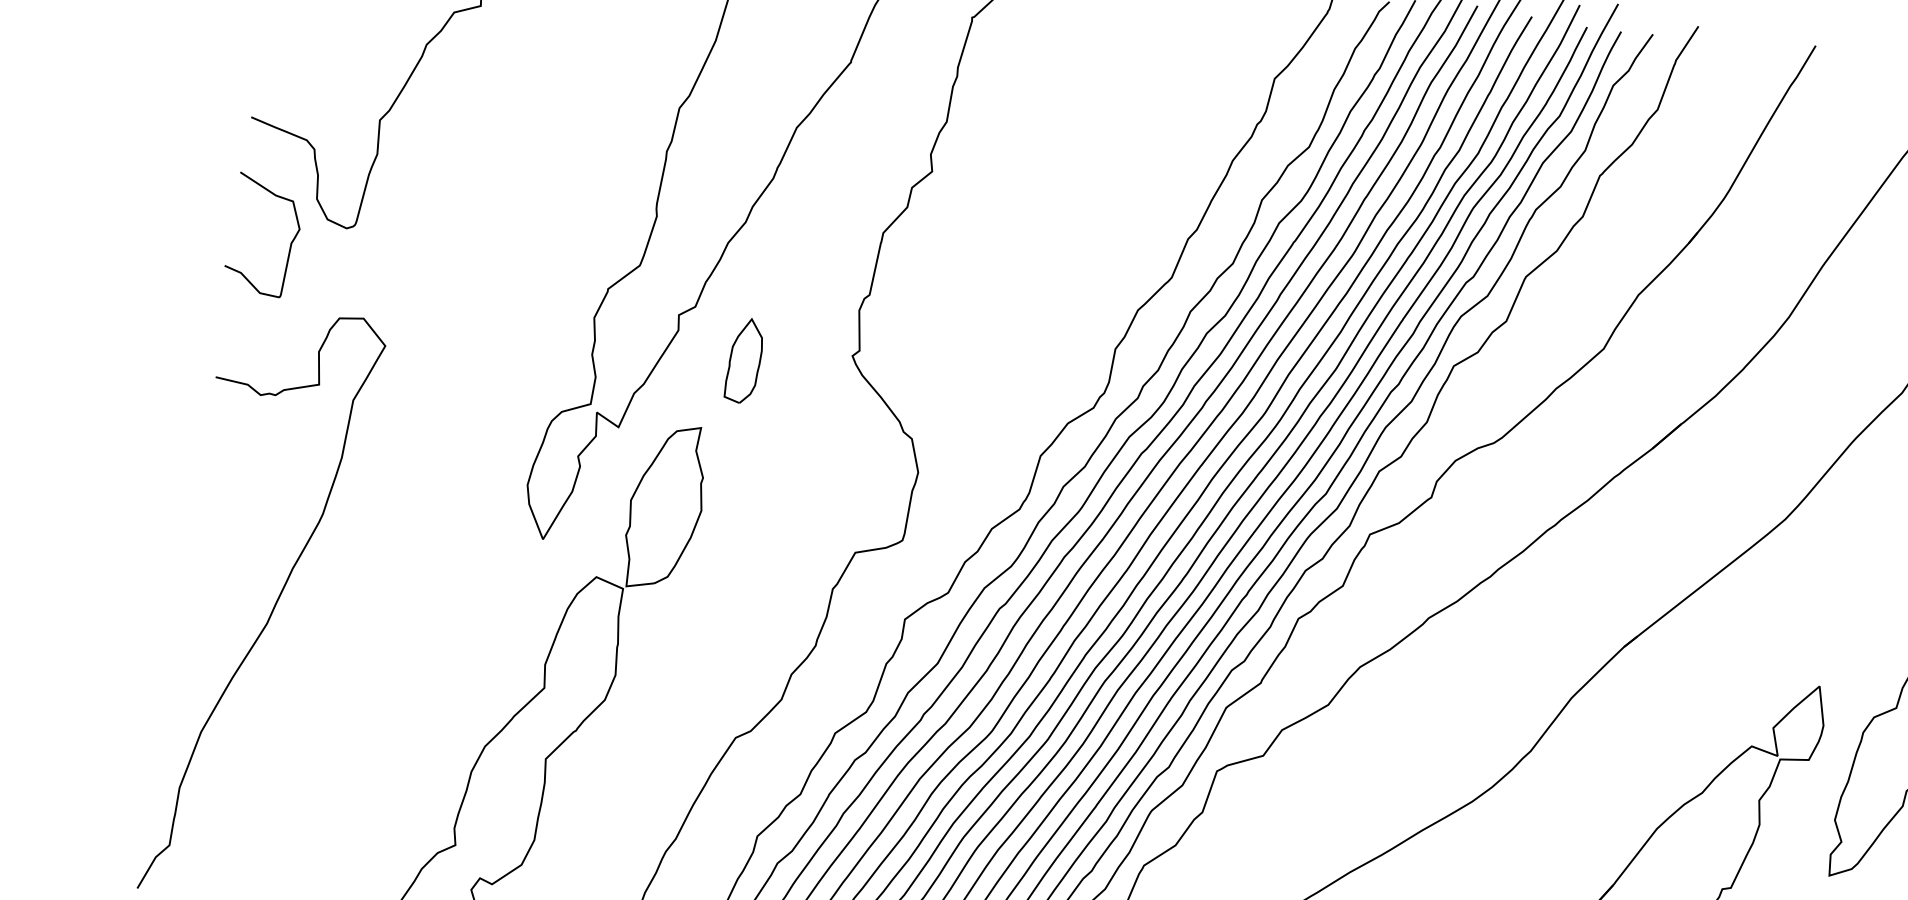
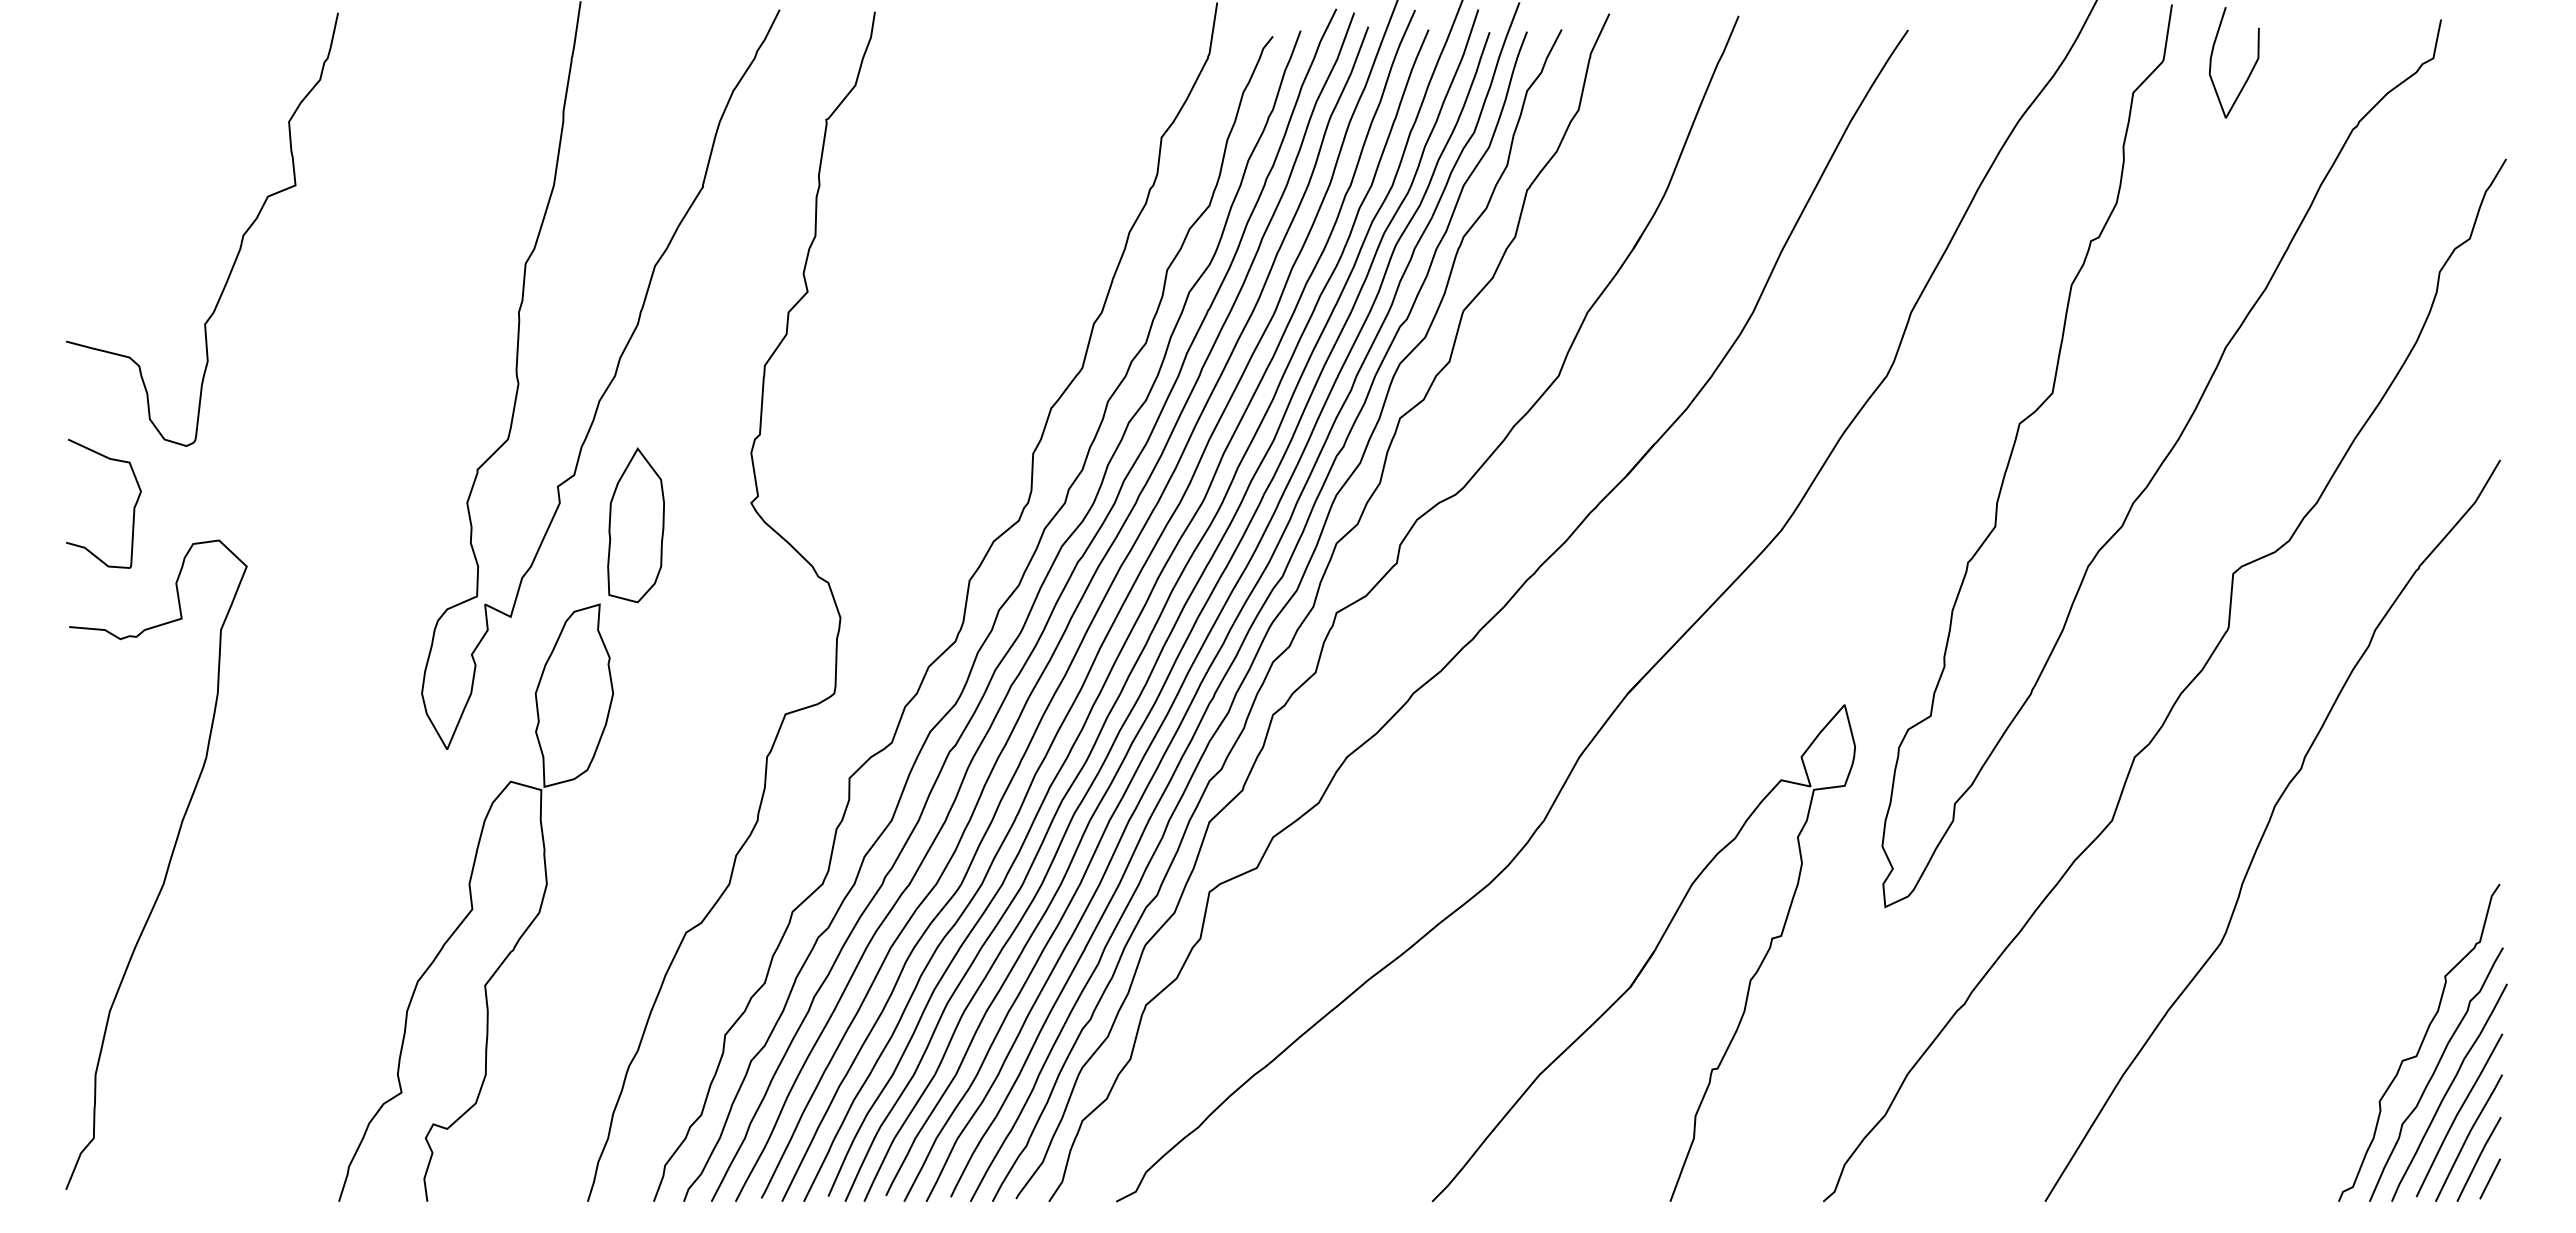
curve: (290, 242) -> (133, 507), moved
part: (744, 360) -> (635, 525), size x1.67

